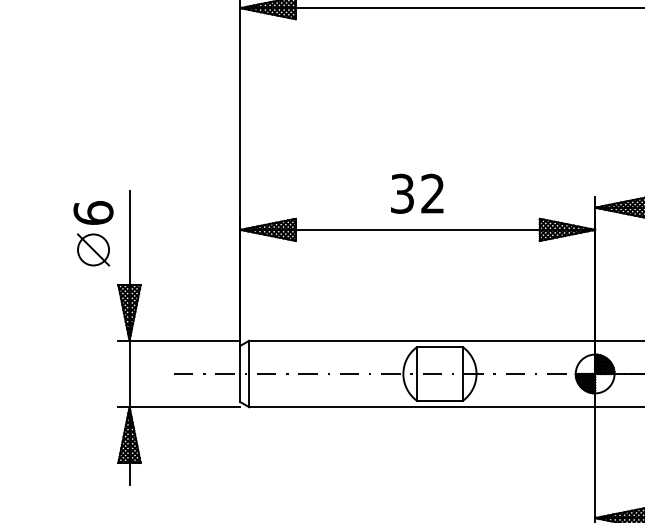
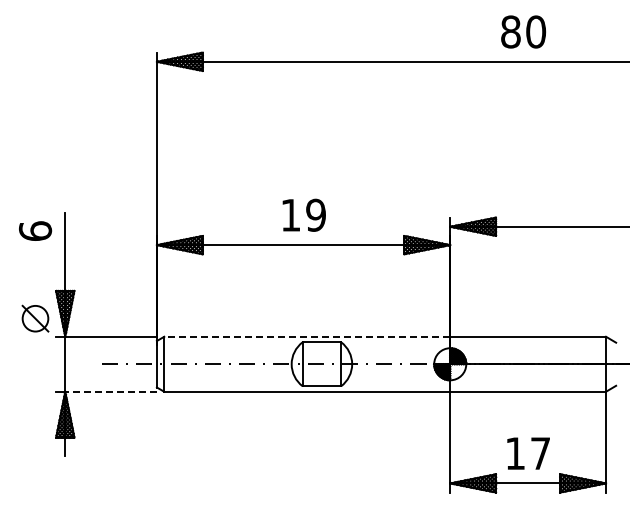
text: (417, 192) -> (303, 214), 32 -> 19
part: (93, 249) -> (35, 318), moved
line: (422, 340) -> (307, 336), solid -> dashed
line: (185, 406) -> (111, 391), solid -> dashed

